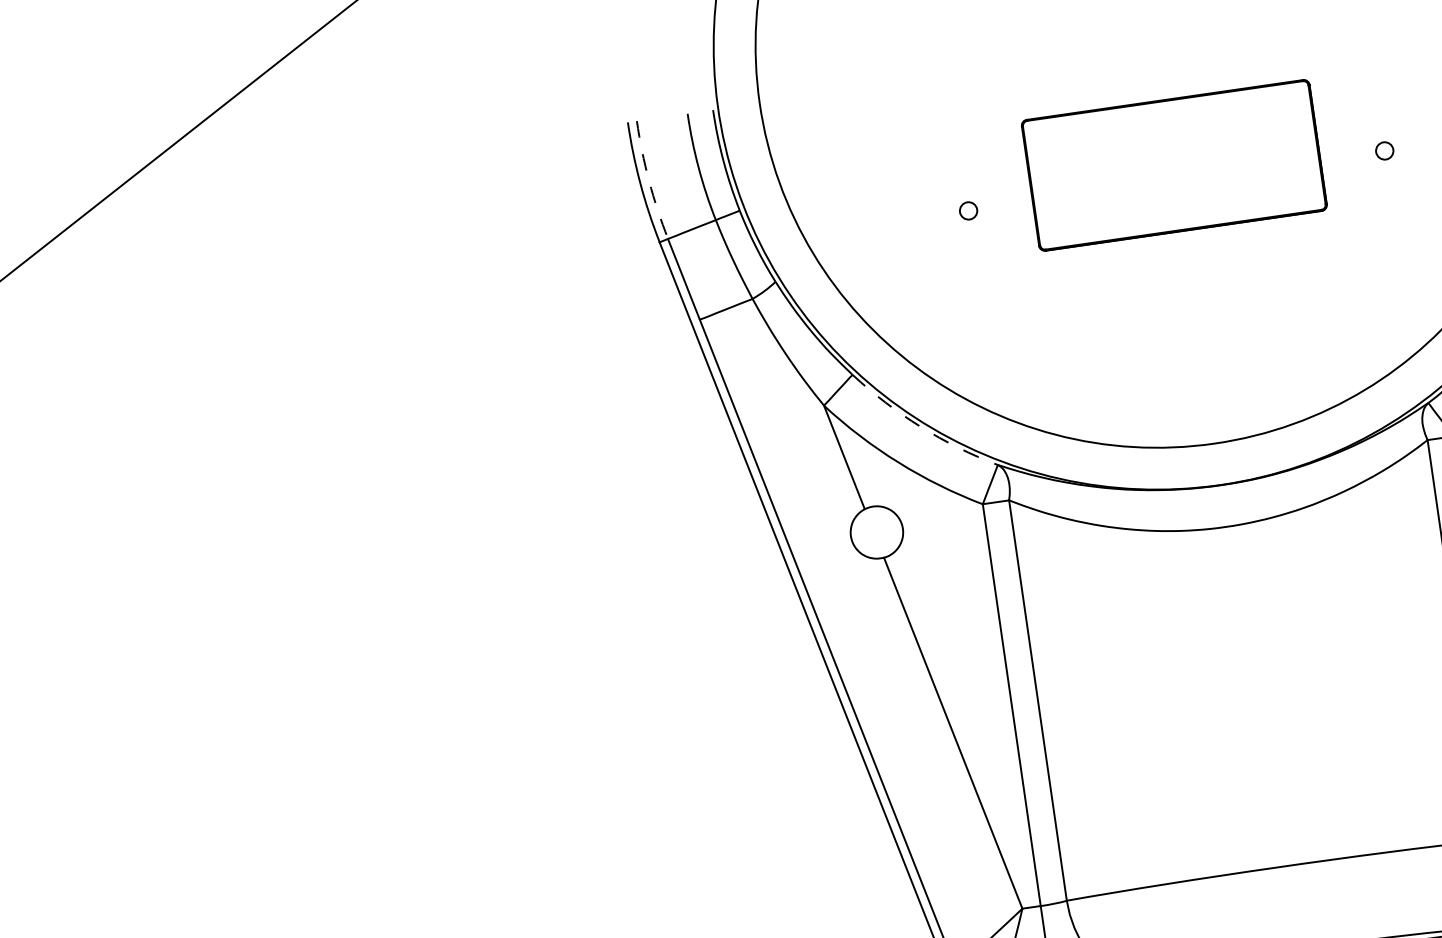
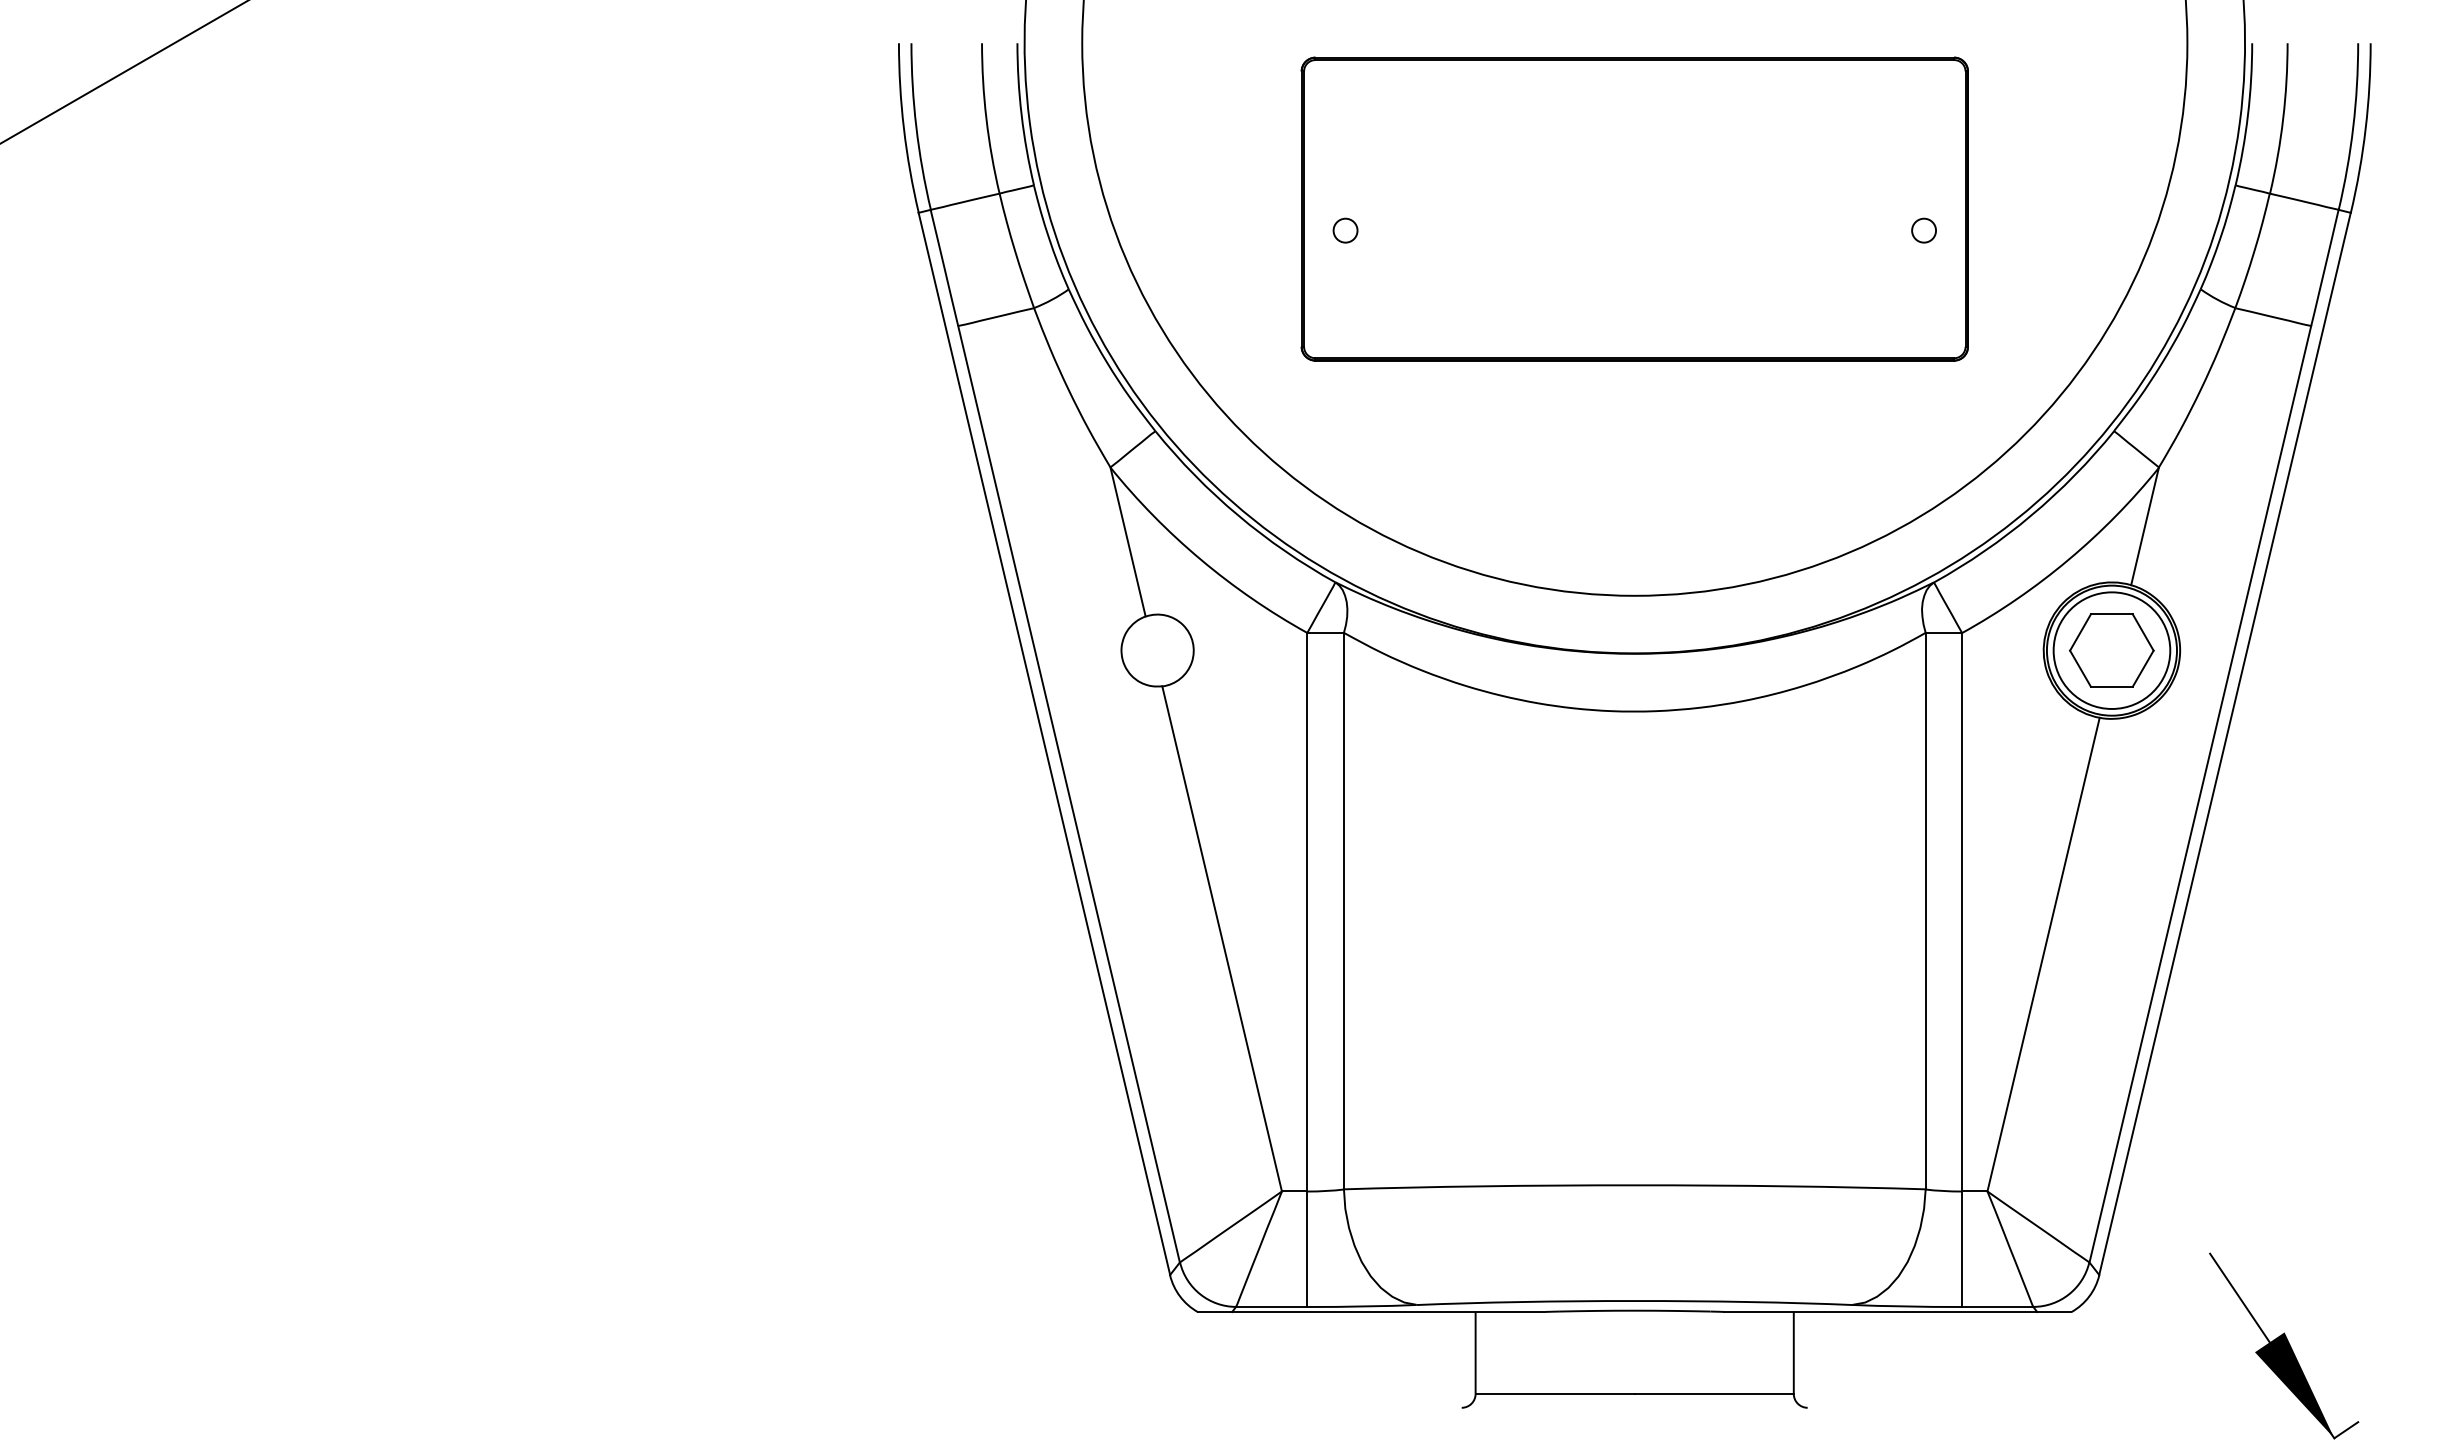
part: (1174, 165) -> (1634, 208), size x1.67
arc: (649, 181) -> (916, 127), dashed -> solid
arc: (921, 426) -> (1238, 515), dashed -> solid

